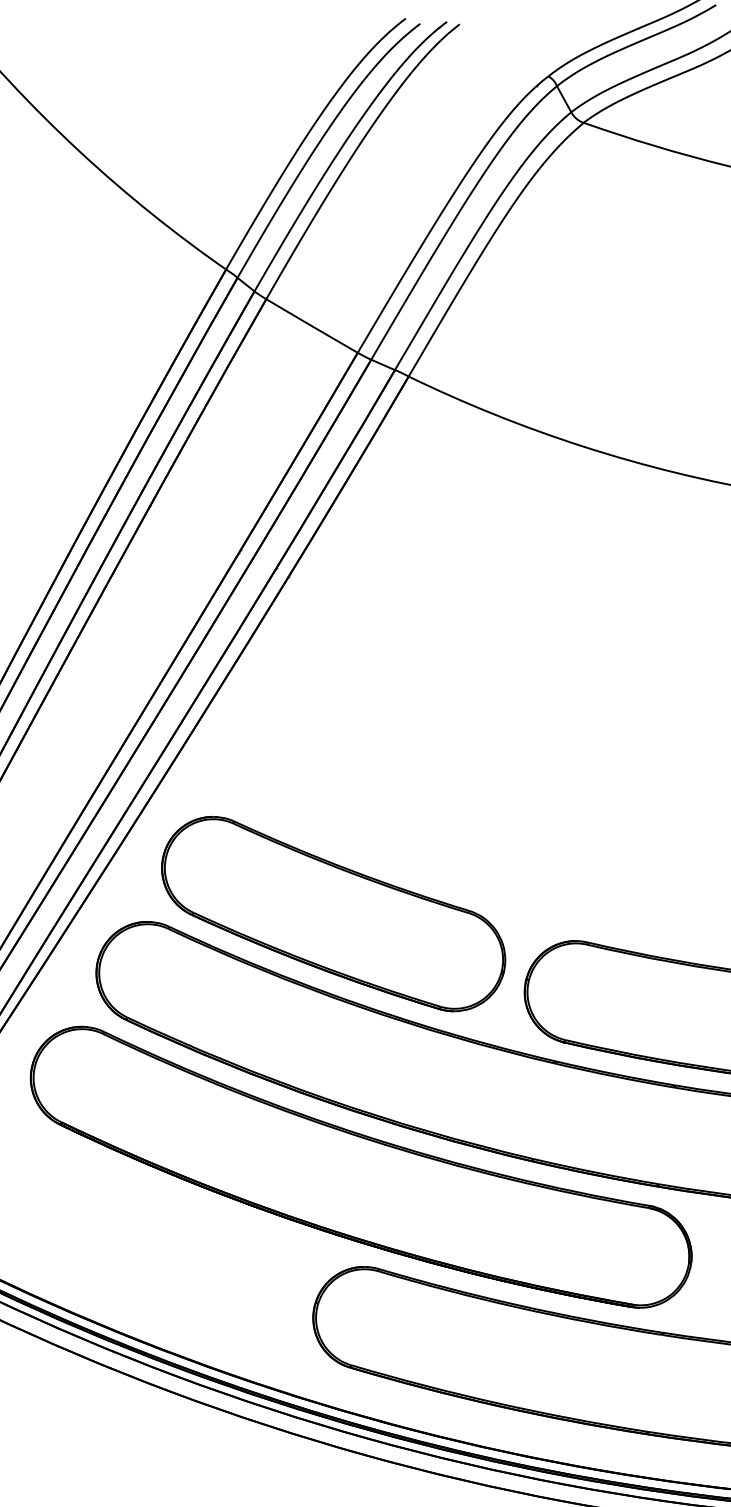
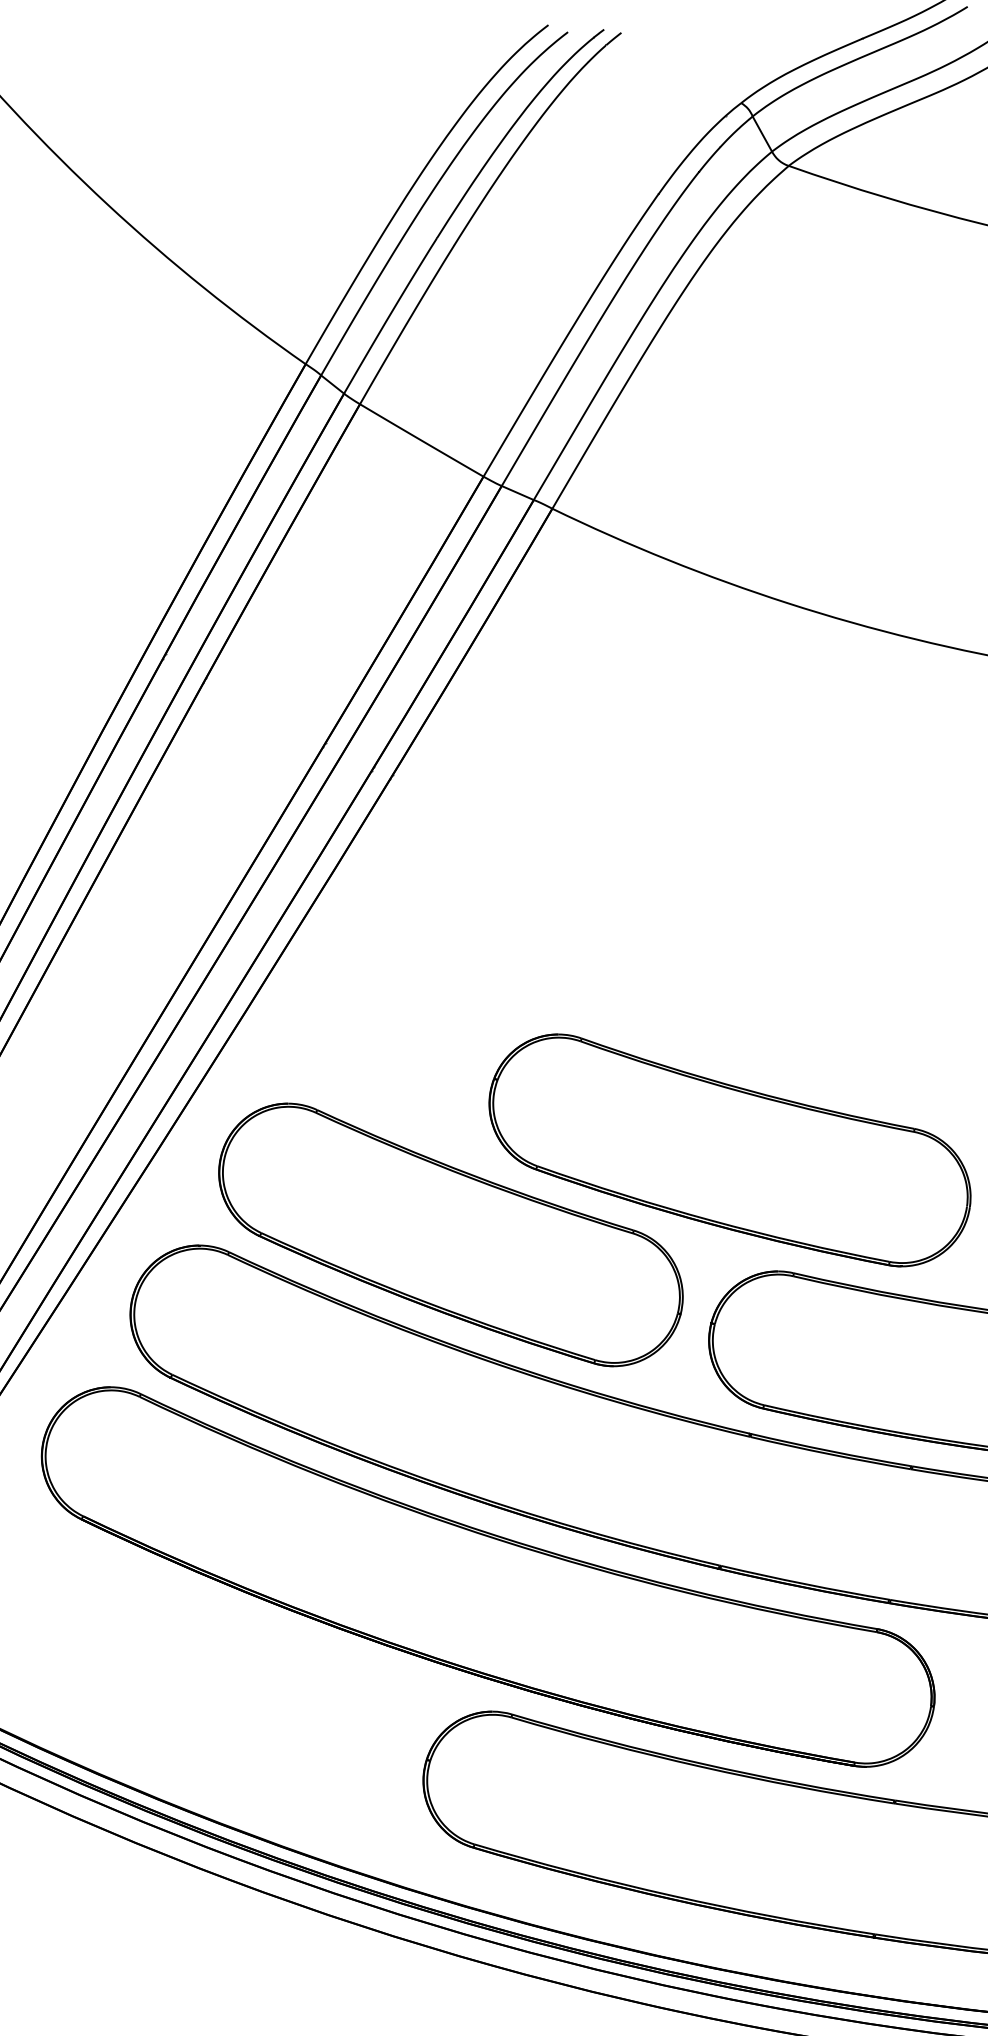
part: (540, 851) -> (730, 1150), added

